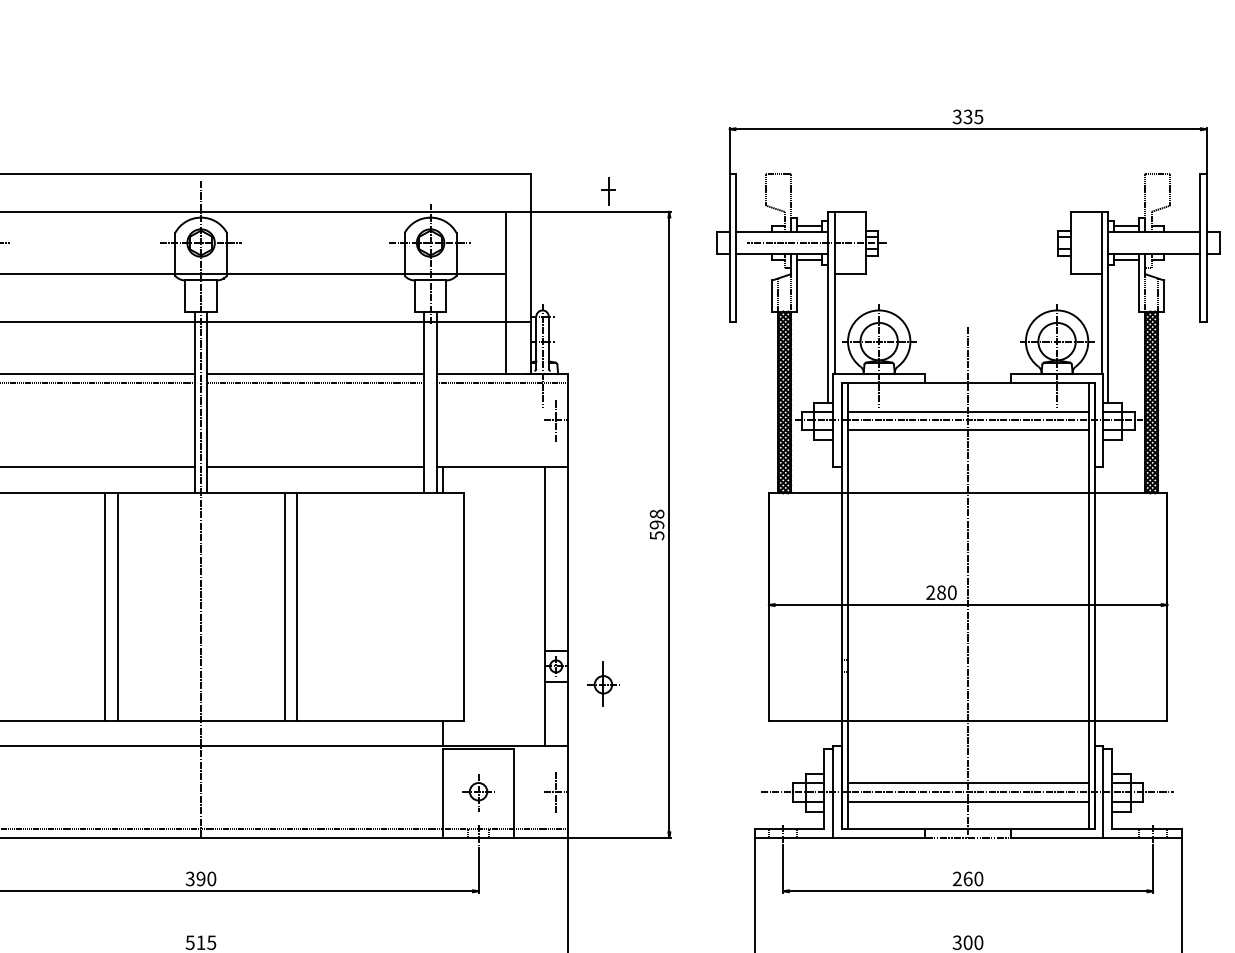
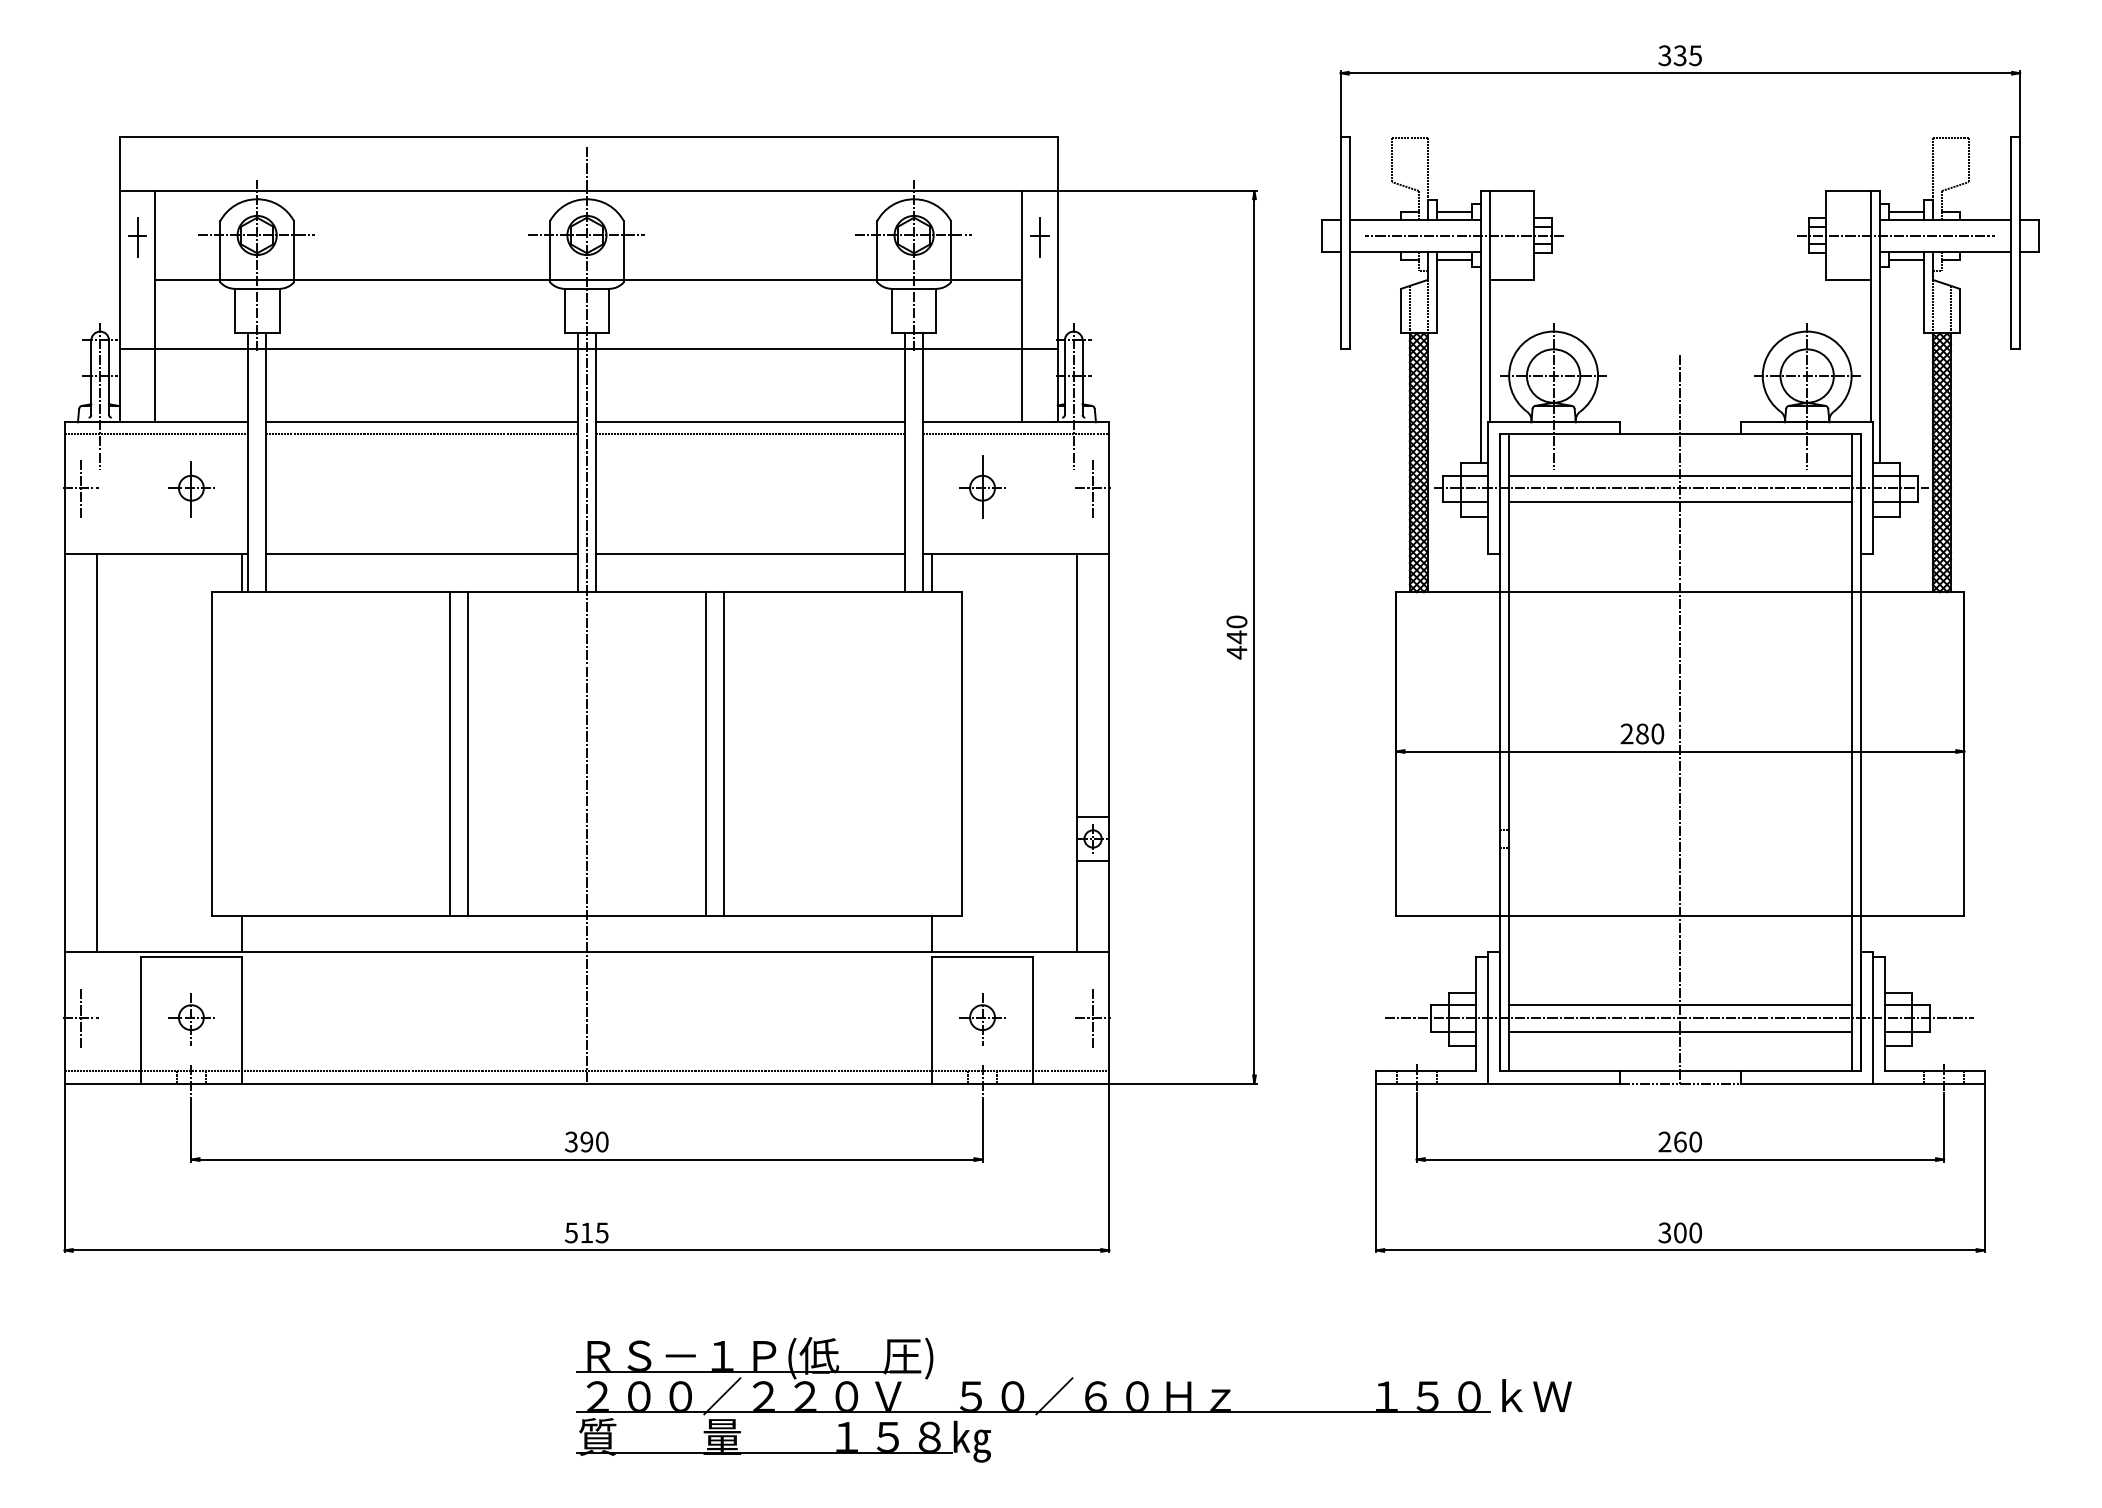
part: (608, 191) -> (1039, 237), moved
line: (1119, 243) -> (1895, 235), added
text: (656, 525) -> (1236, 637), 598 -> 440
part: (603, 683) -> (982, 486), moved

